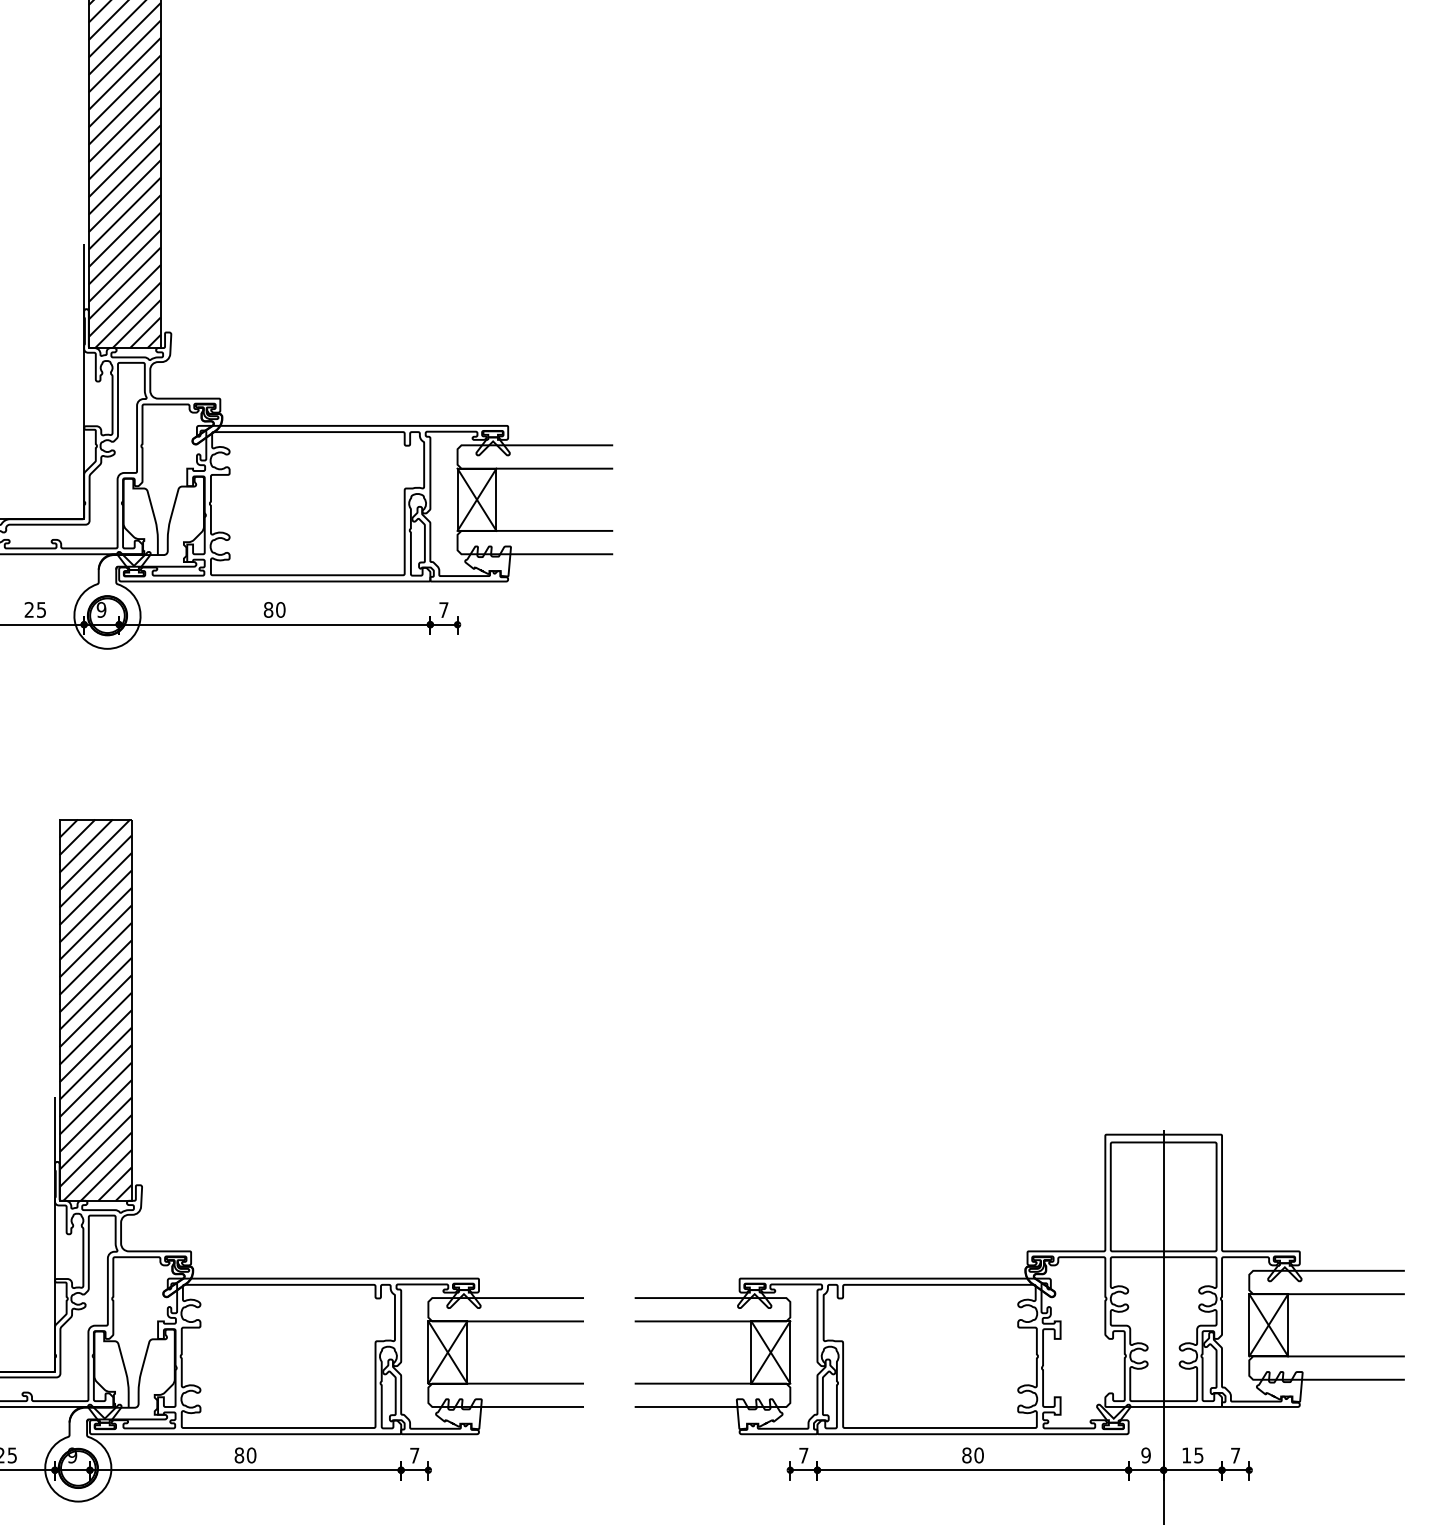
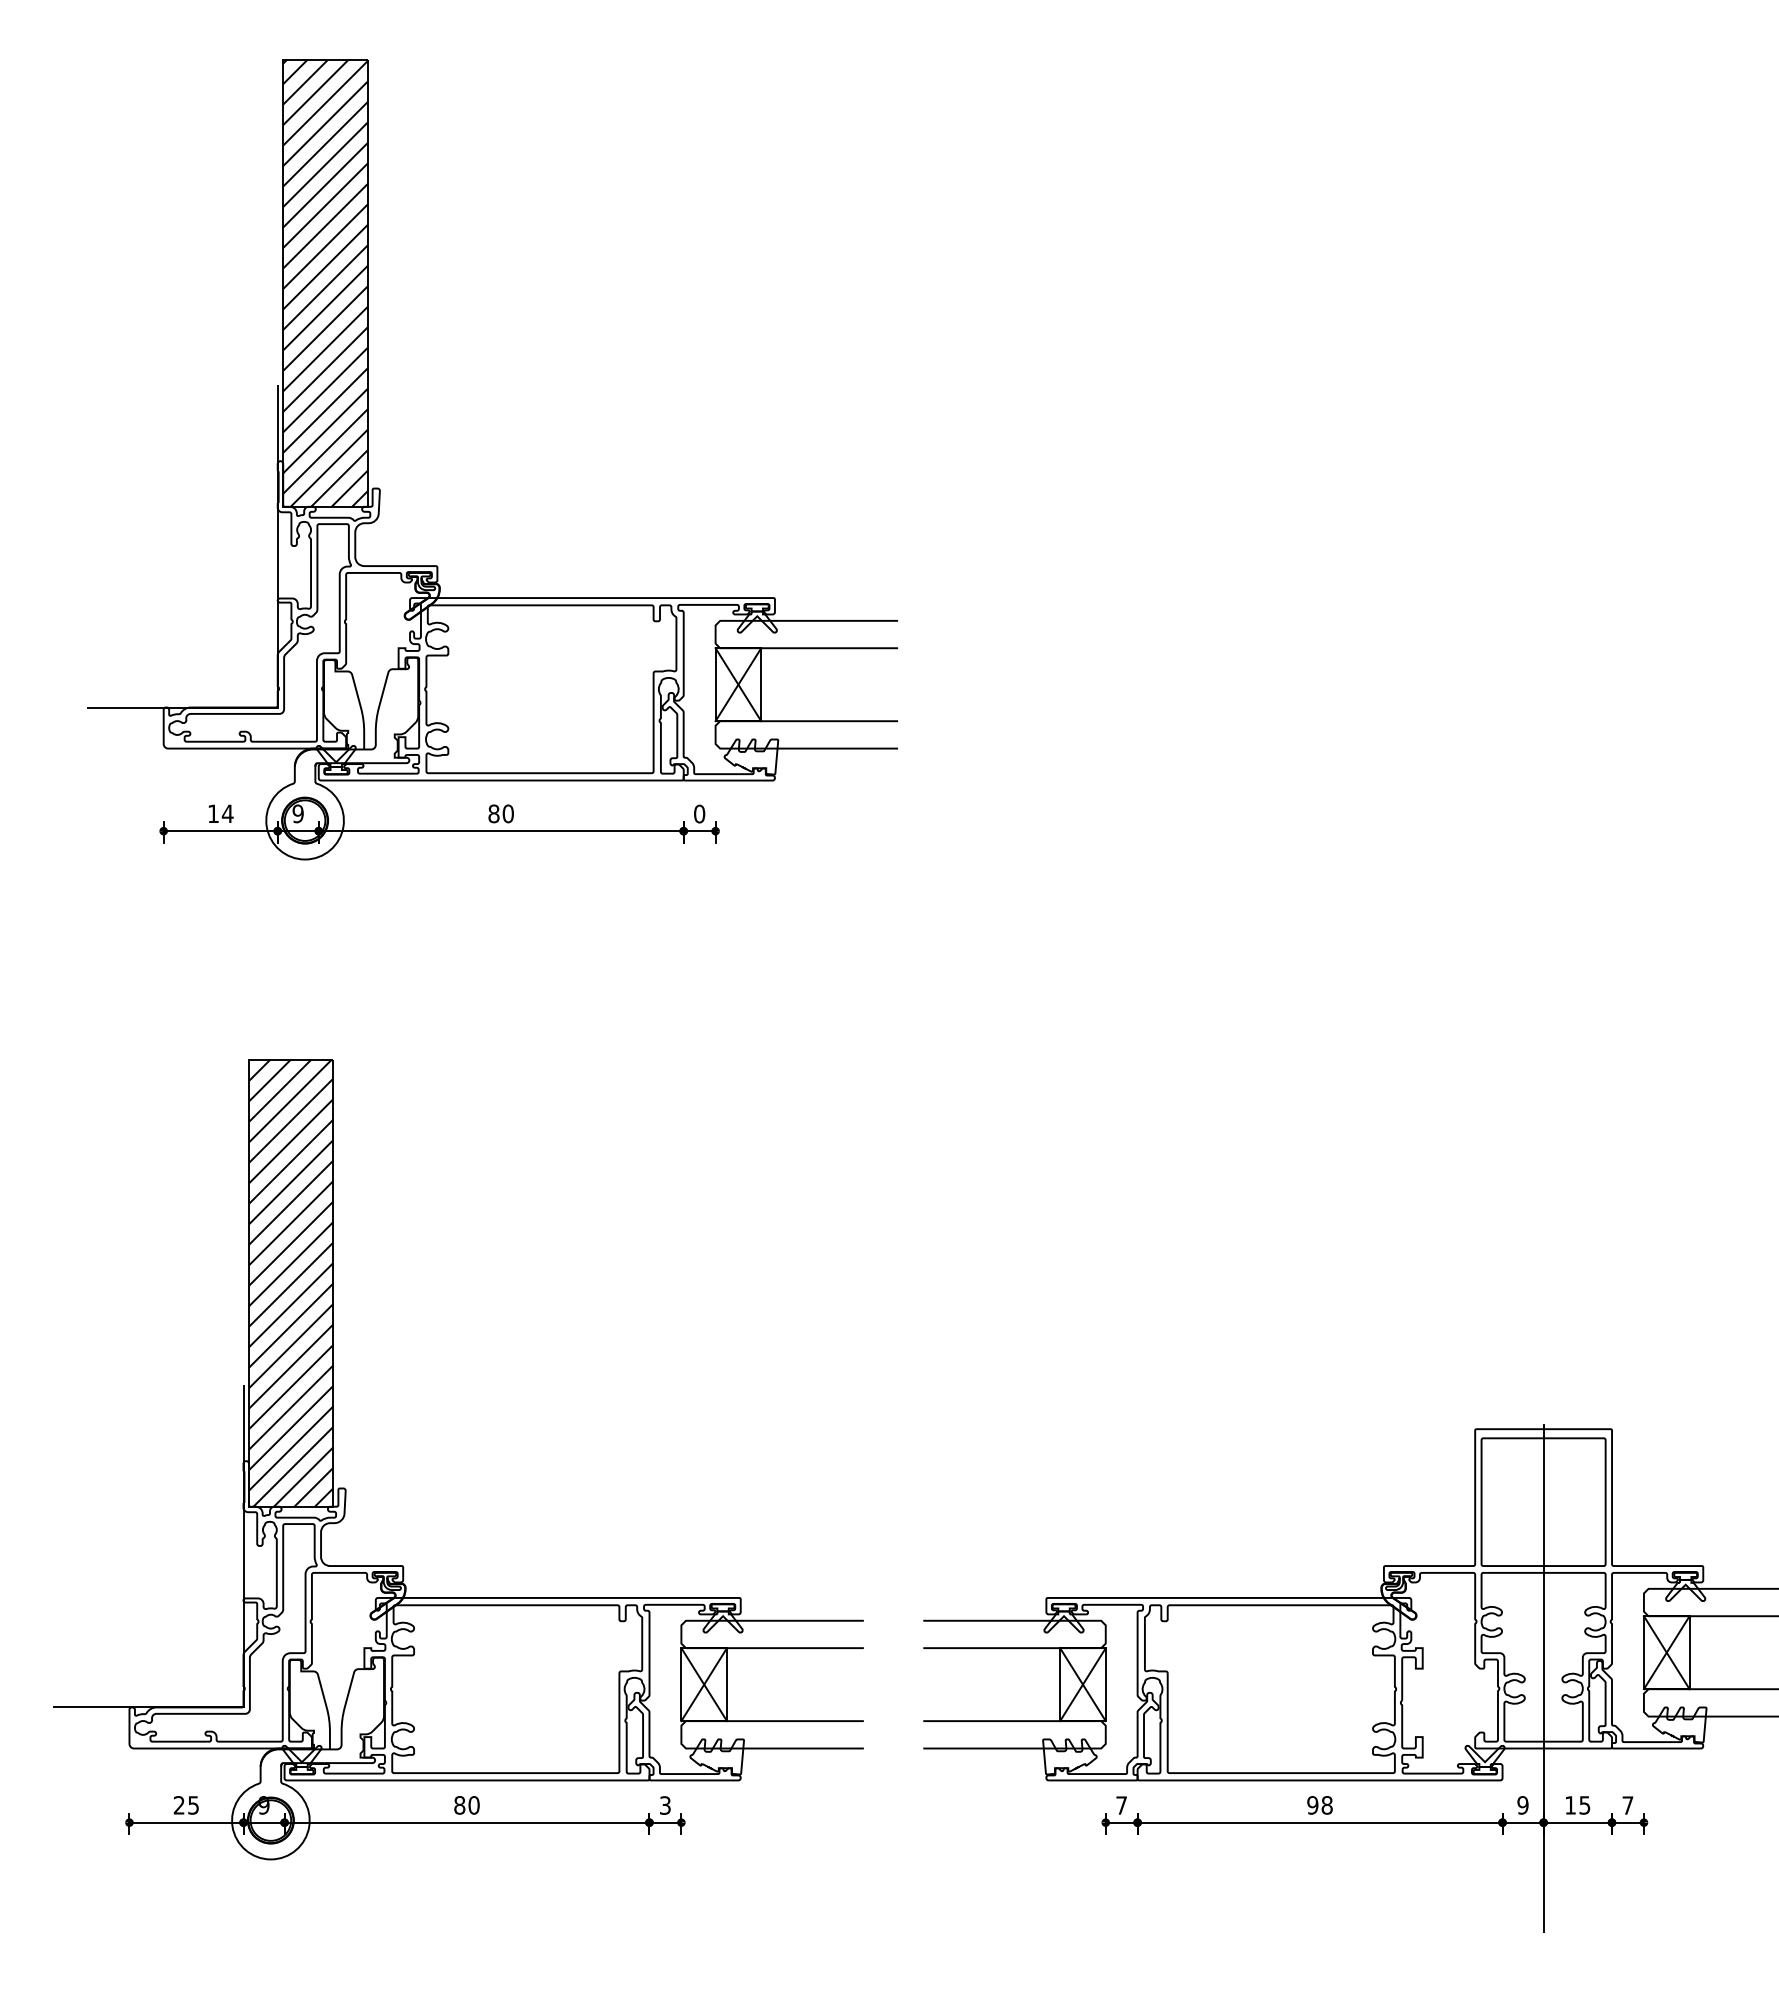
text: (35, 609) -> (220, 813), 25 -> 14
text: (443, 609) -> (699, 813), 7 -> 0
text: (414, 1455) -> (665, 1805), 7 -> 3
text: (972, 1455) -> (1319, 1805), 80 -> 98

